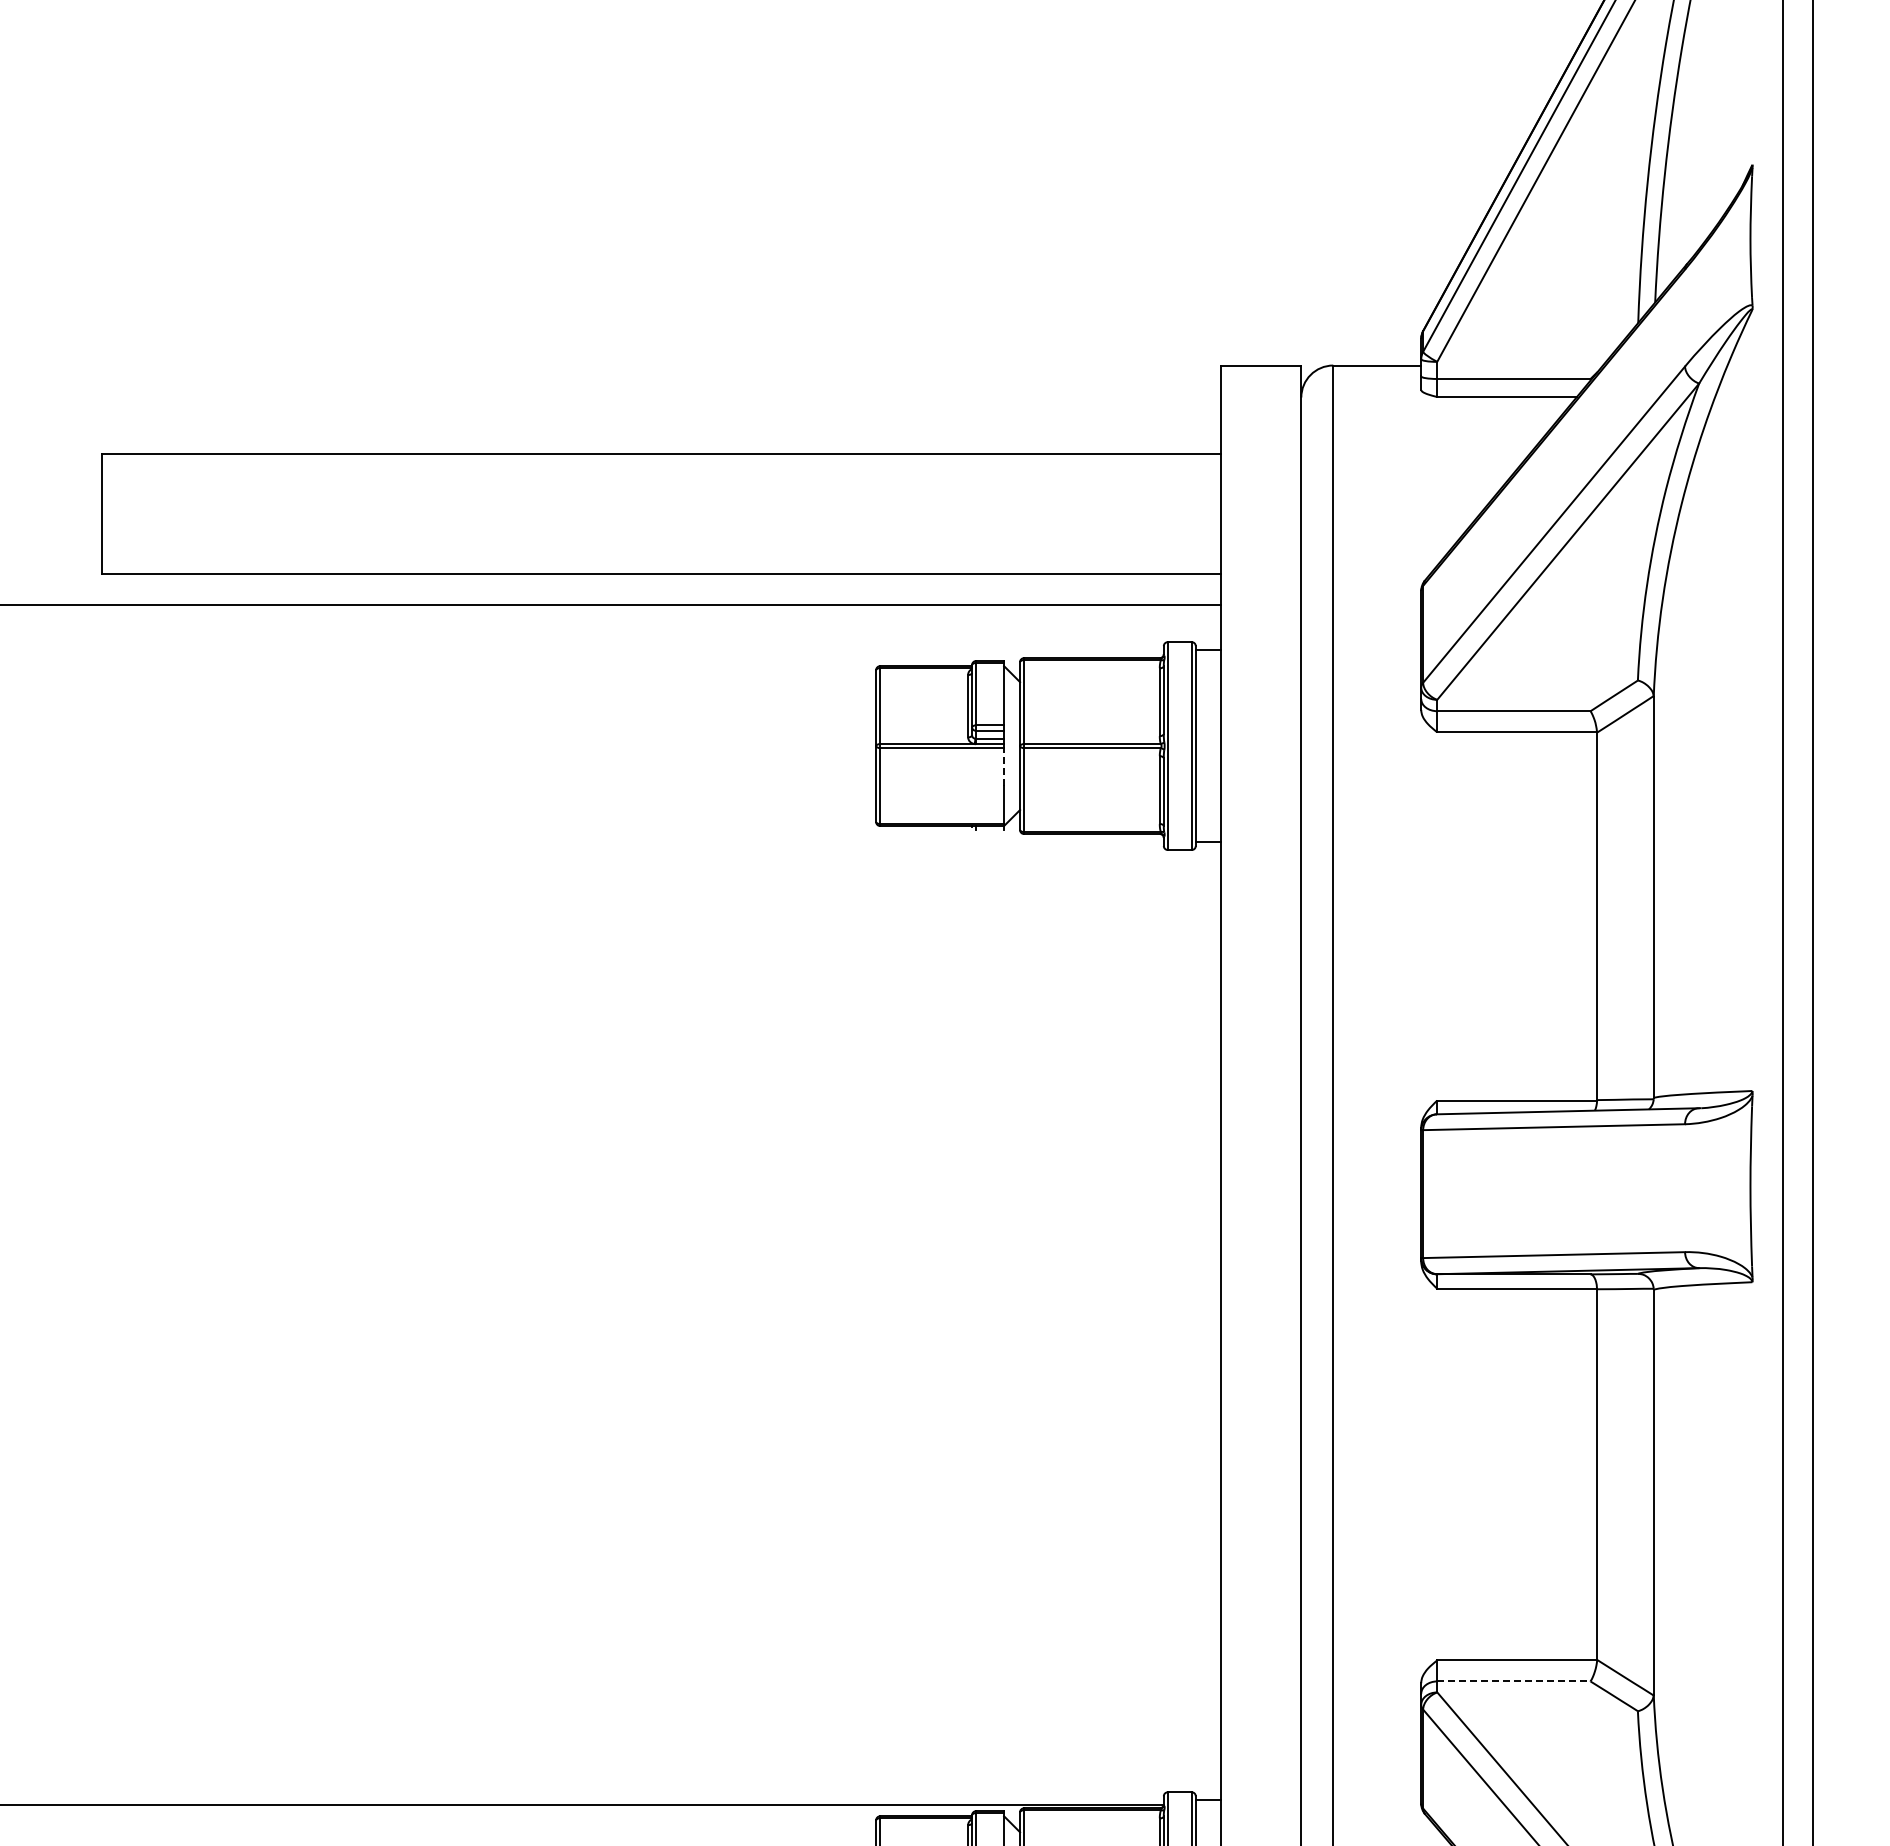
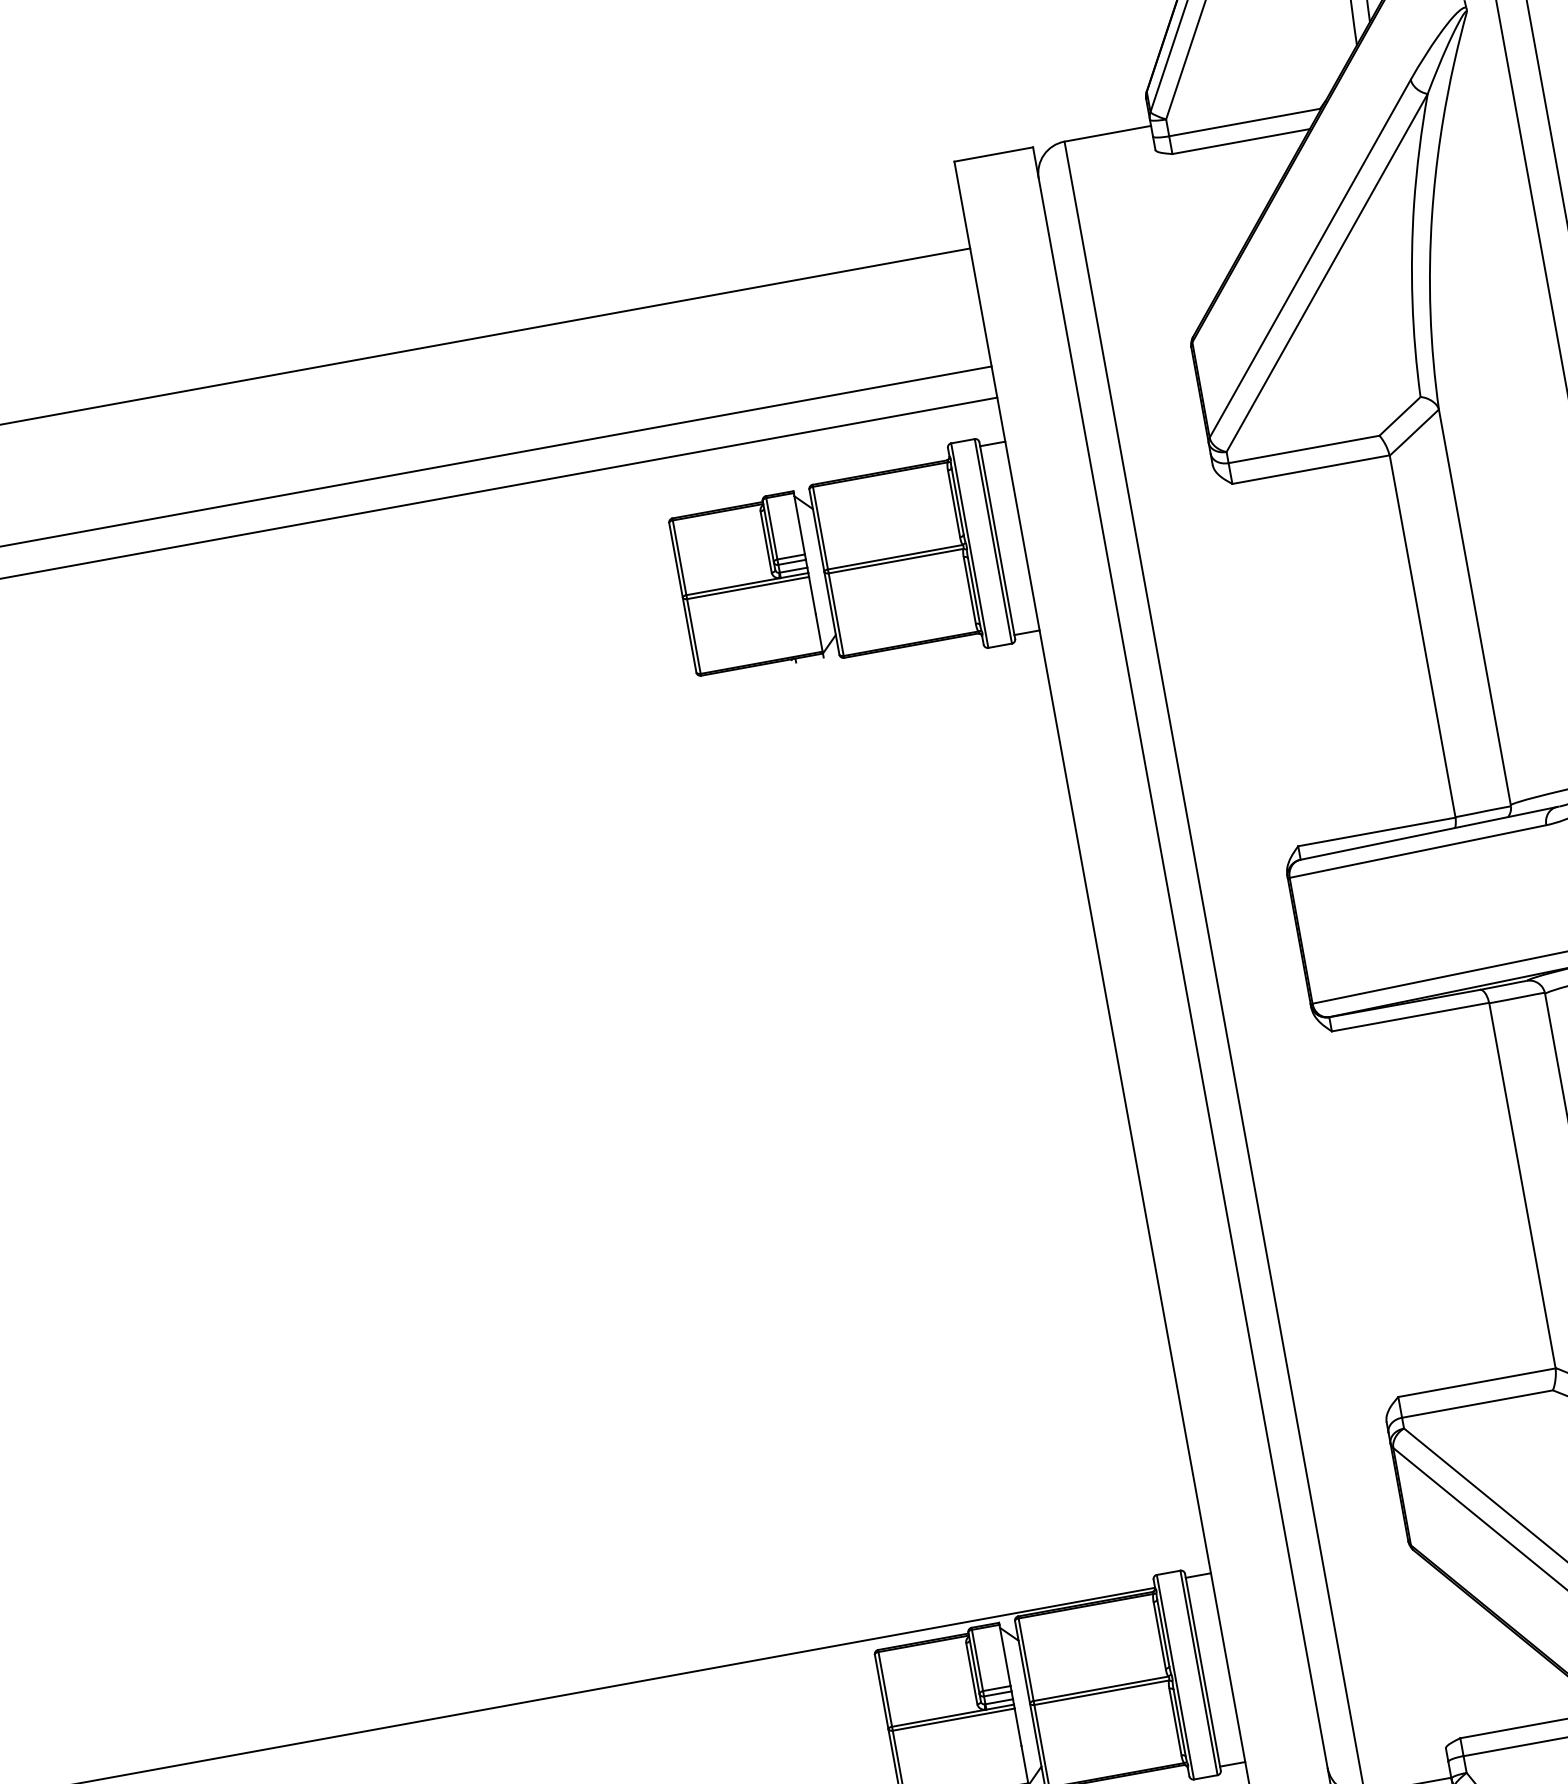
line: (1004, 767) -> (812, 595), dashed -> solid
line: (1513, 1681) -> (1477, 1404), dashed -> solid

